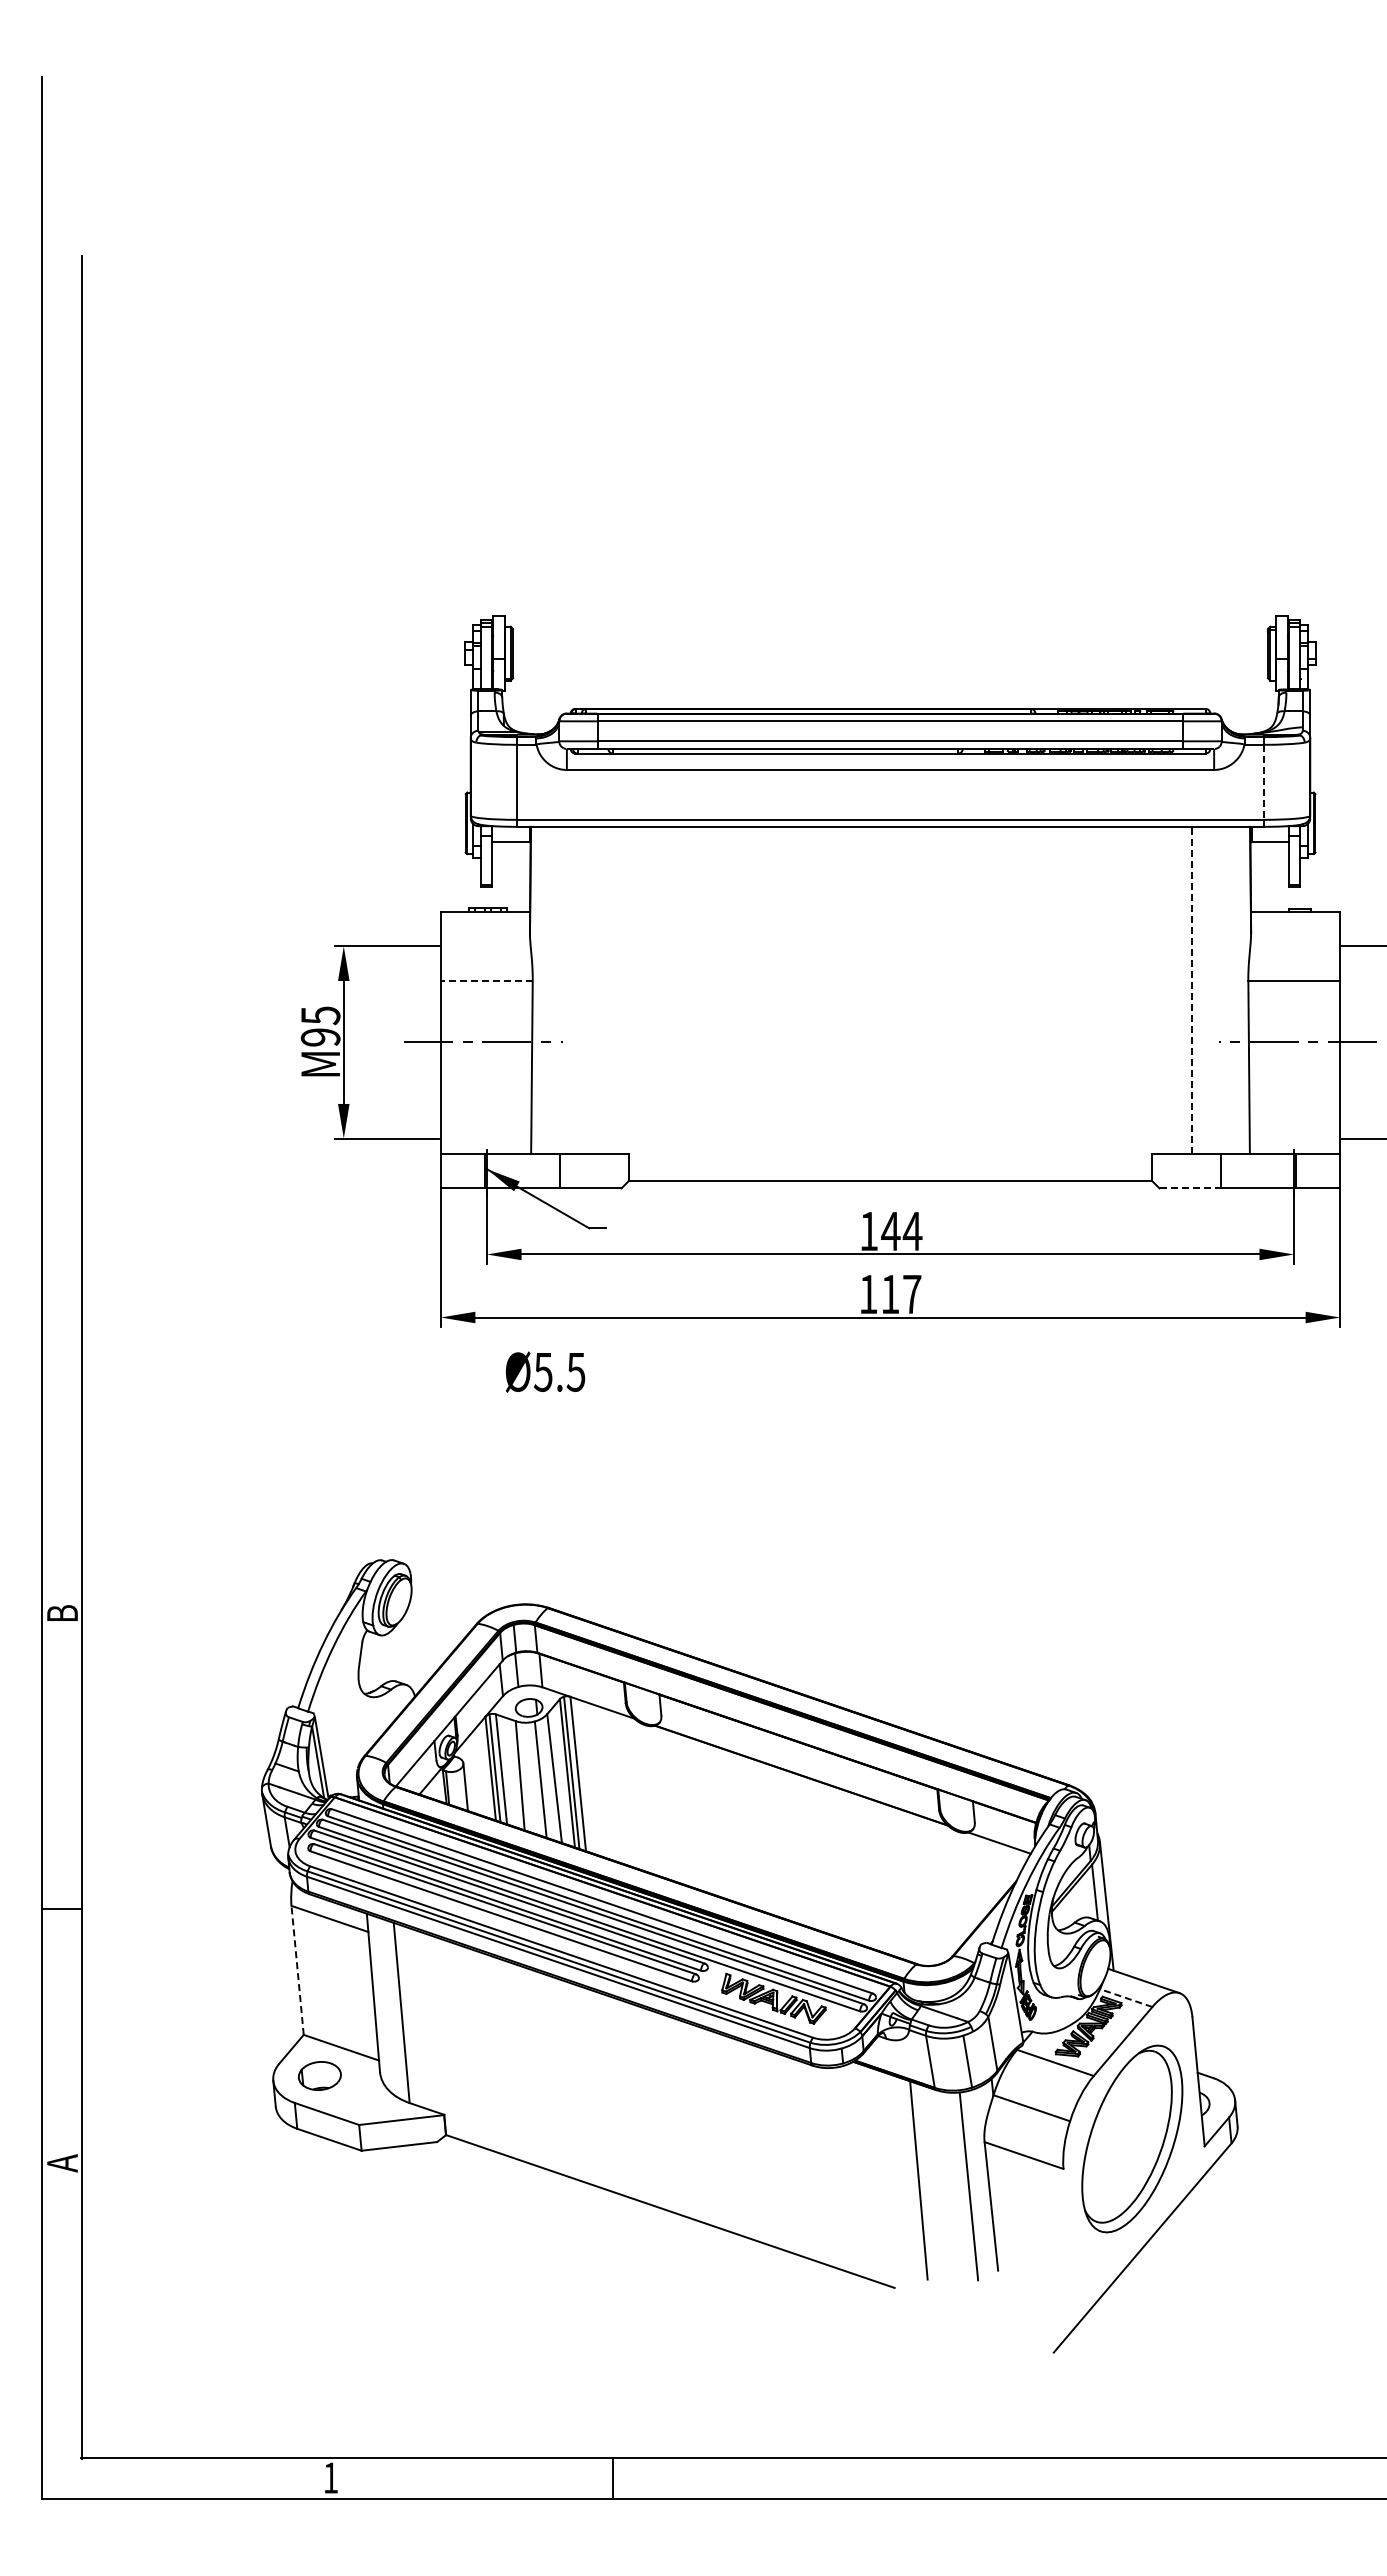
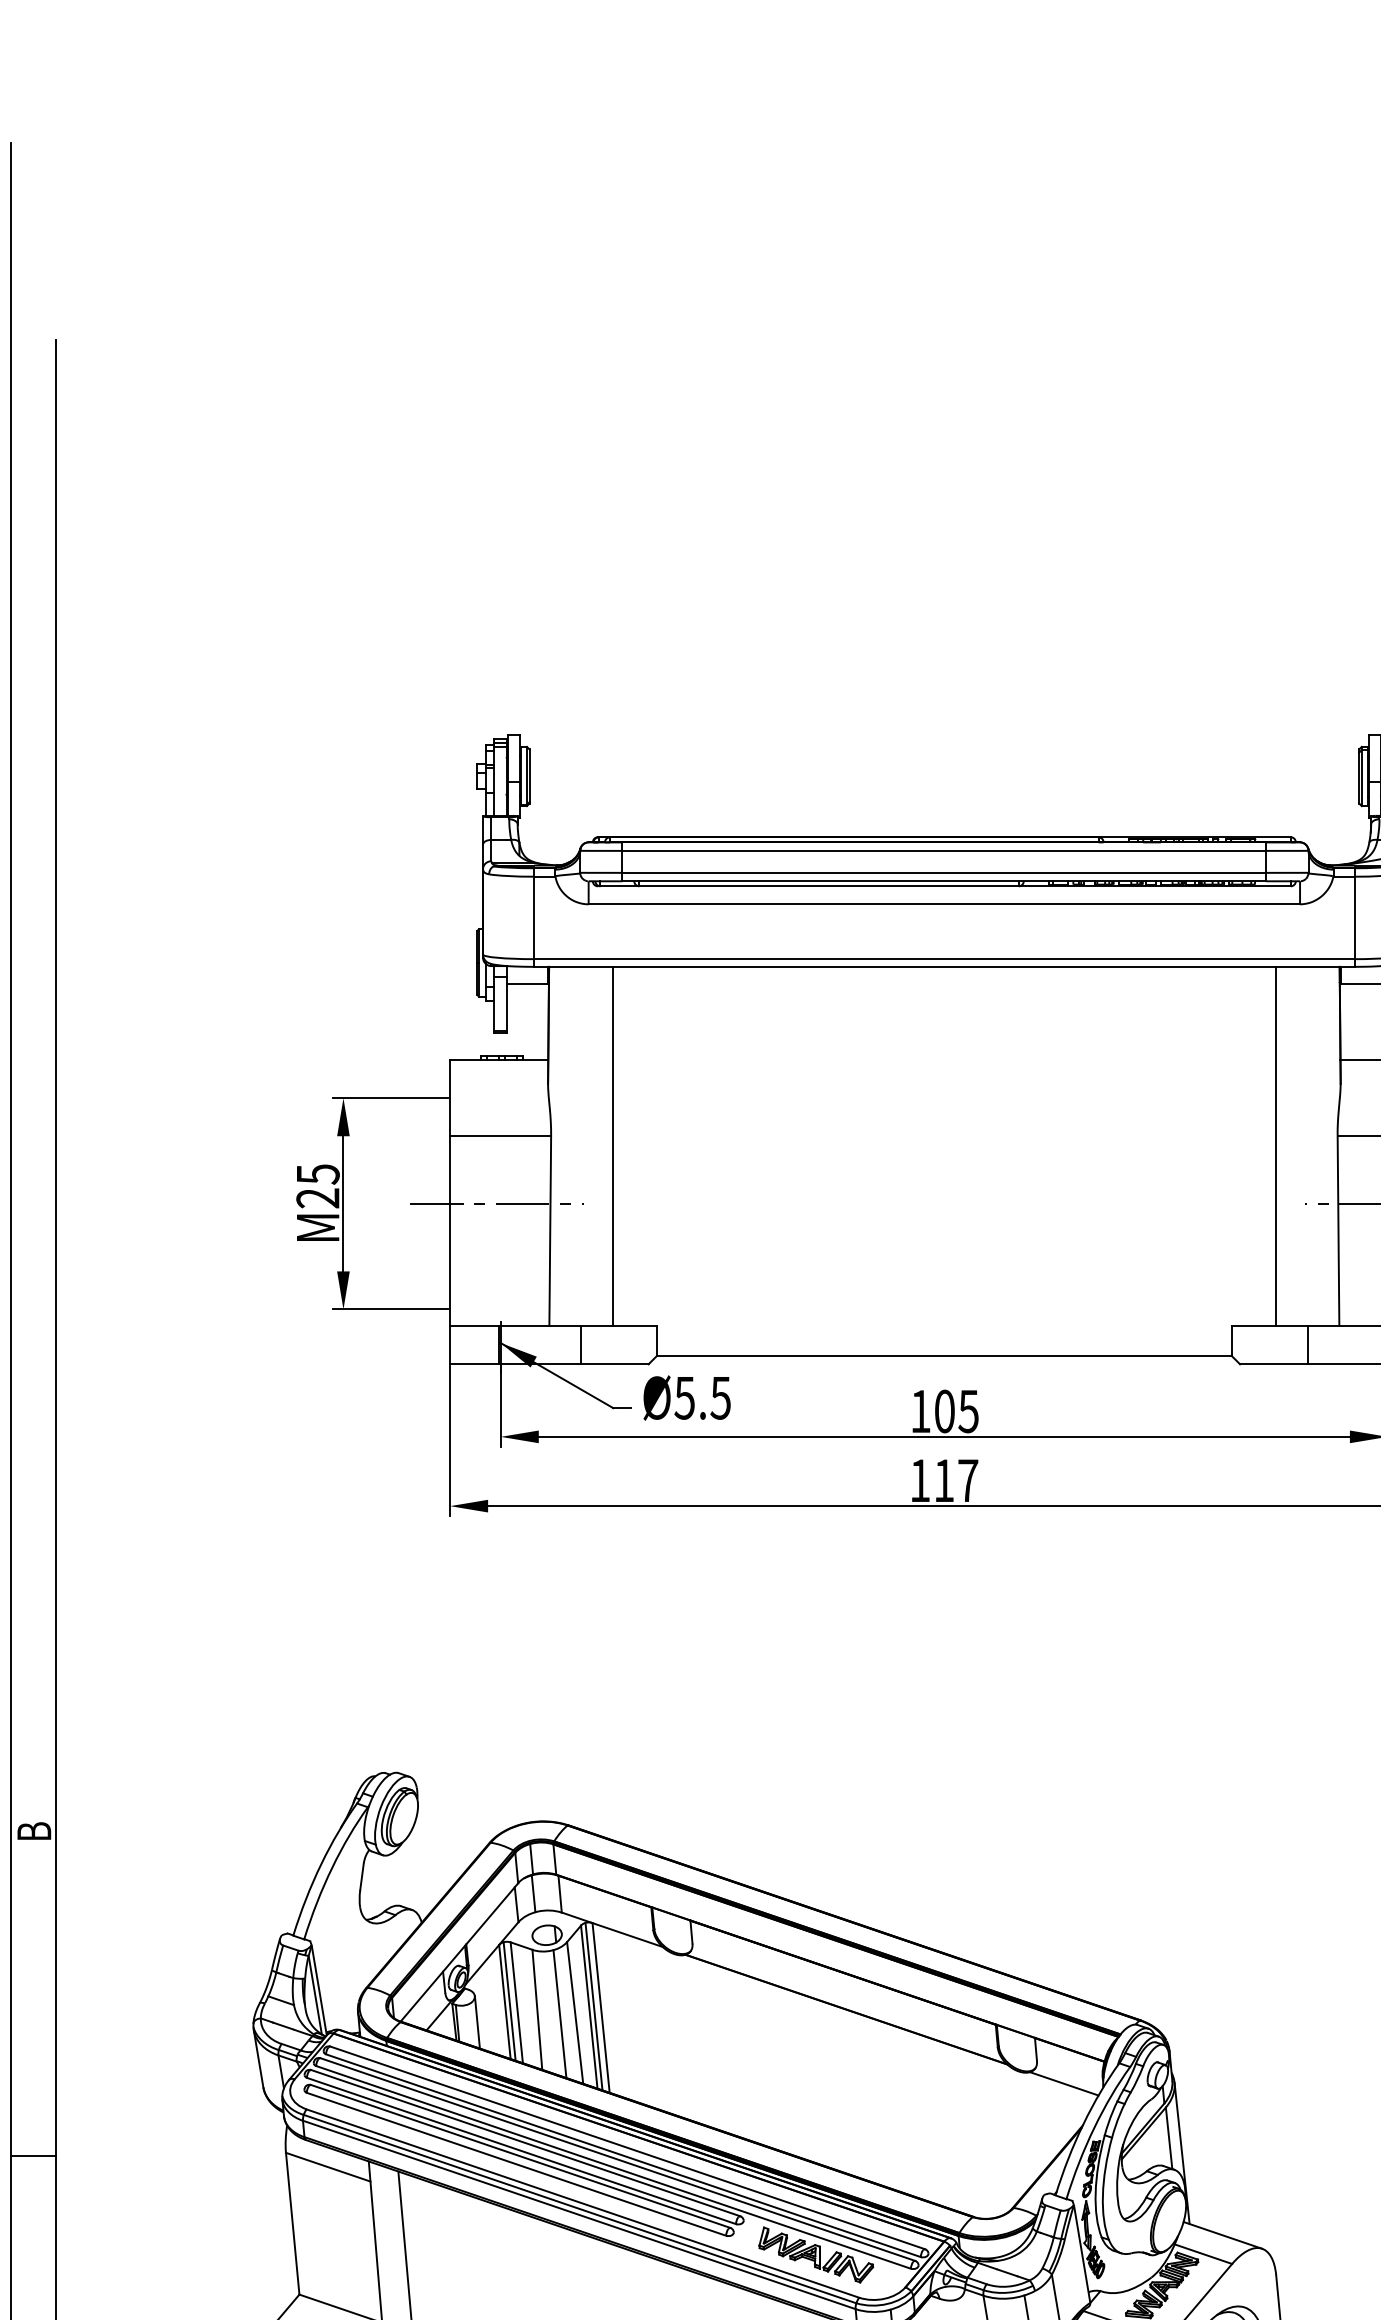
line: (1264, 782) -> (1355, 918), dashed -> solid
line: (486, 980) -> (500, 1135), dashed -> solid
line: (588, 989) -> (612, 1145), added
line: (1192, 990) -> (1276, 1146), dashed -> solid
text: (320, 1037) -> (317, 1198), M95 -> M25
line: (1190, 1188) -> (1274, 1364), dashed -> solid
text: (901, 1231) -> (956, 1411), 144 -> 105
text: (545, 1371) -> (687, 1397), moved
line: (297, 1970) -> (292, 2223), dashed -> solid
line: (1126, 1998) -> (1203, 2254), dashed -> solid

